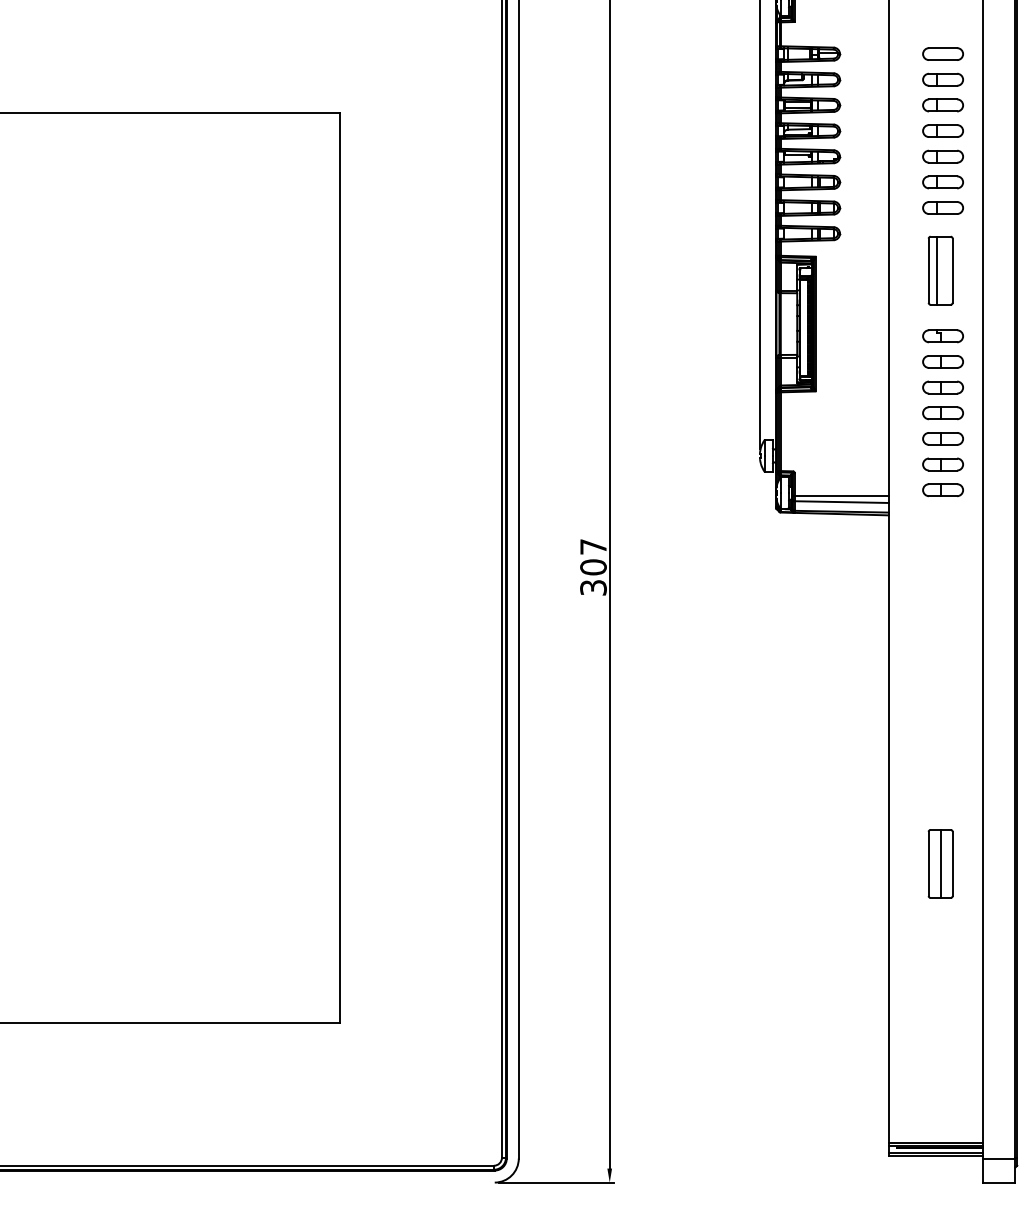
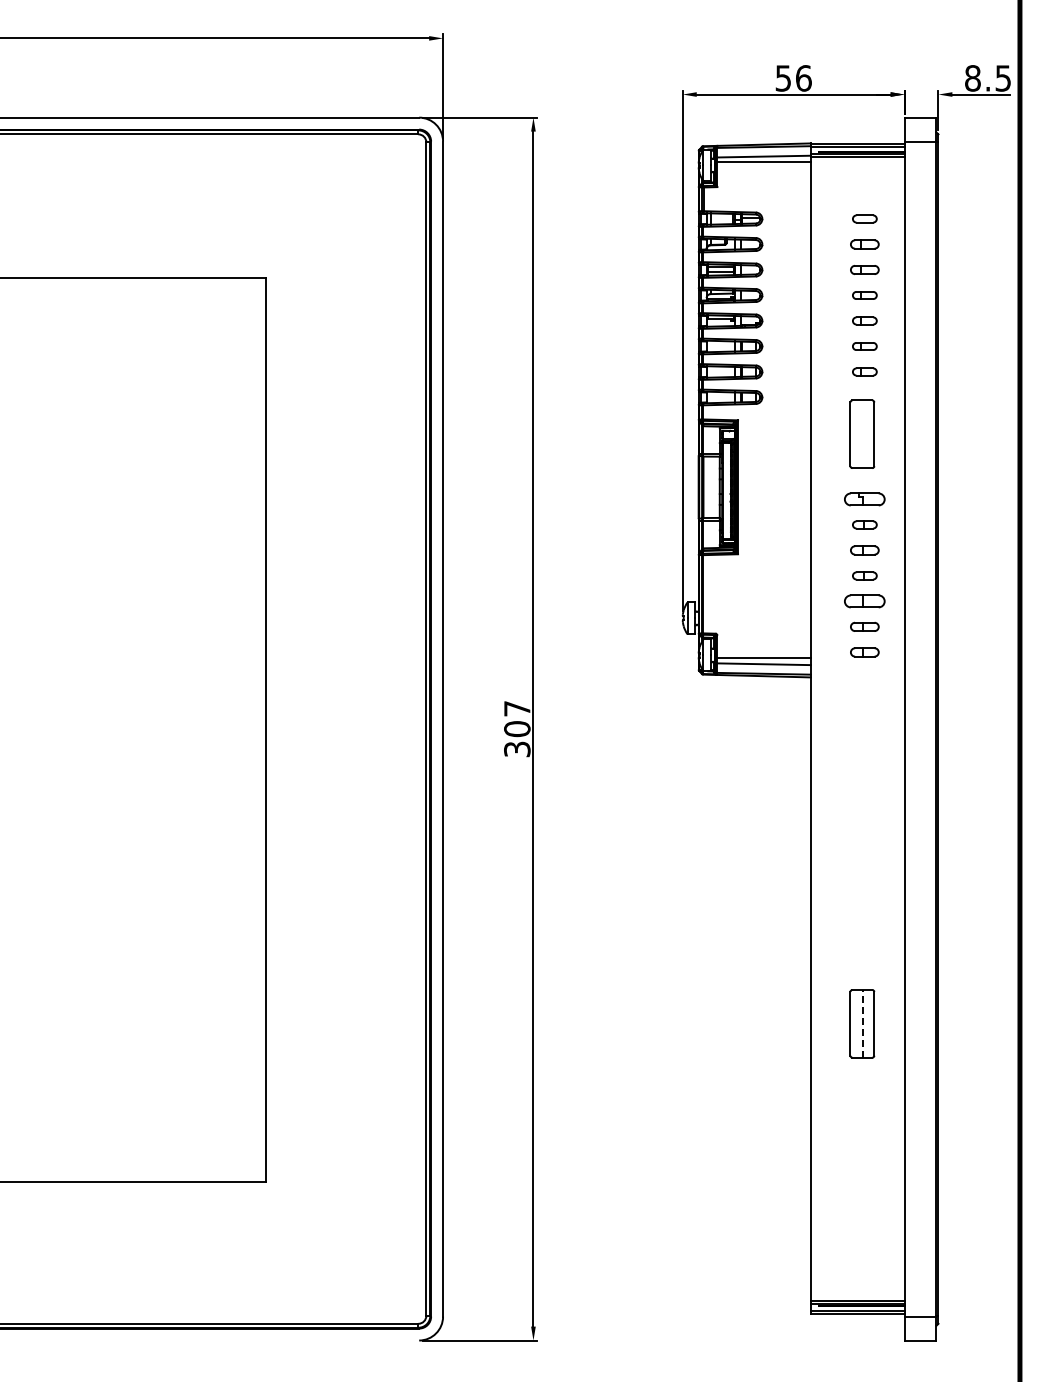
part: (942, 53) -> (864, 218), size x0.6
part: (942, 79) -> (864, 244), size x0.7
part: (942, 104) -> (864, 269), size x0.7
part: (942, 131) -> (864, 295), size x0.6
part: (942, 156) -> (864, 320), size x0.6
part: (942, 182) -> (864, 346), size x0.6
part: (942, 207) -> (864, 371), size x0.6
line: (936, 270) -> (858, 434), removed
part: (942, 361) -> (864, 524), size x0.6
part: (942, 387) -> (864, 550), size x0.7
part: (942, 412) -> (864, 575), size x0.6
part: (942, 464) -> (864, 626), size x0.7
part: (942, 490) -> (864, 652), size x0.7
line: (940, 863) -> (862, 1023), solid -> dashed

